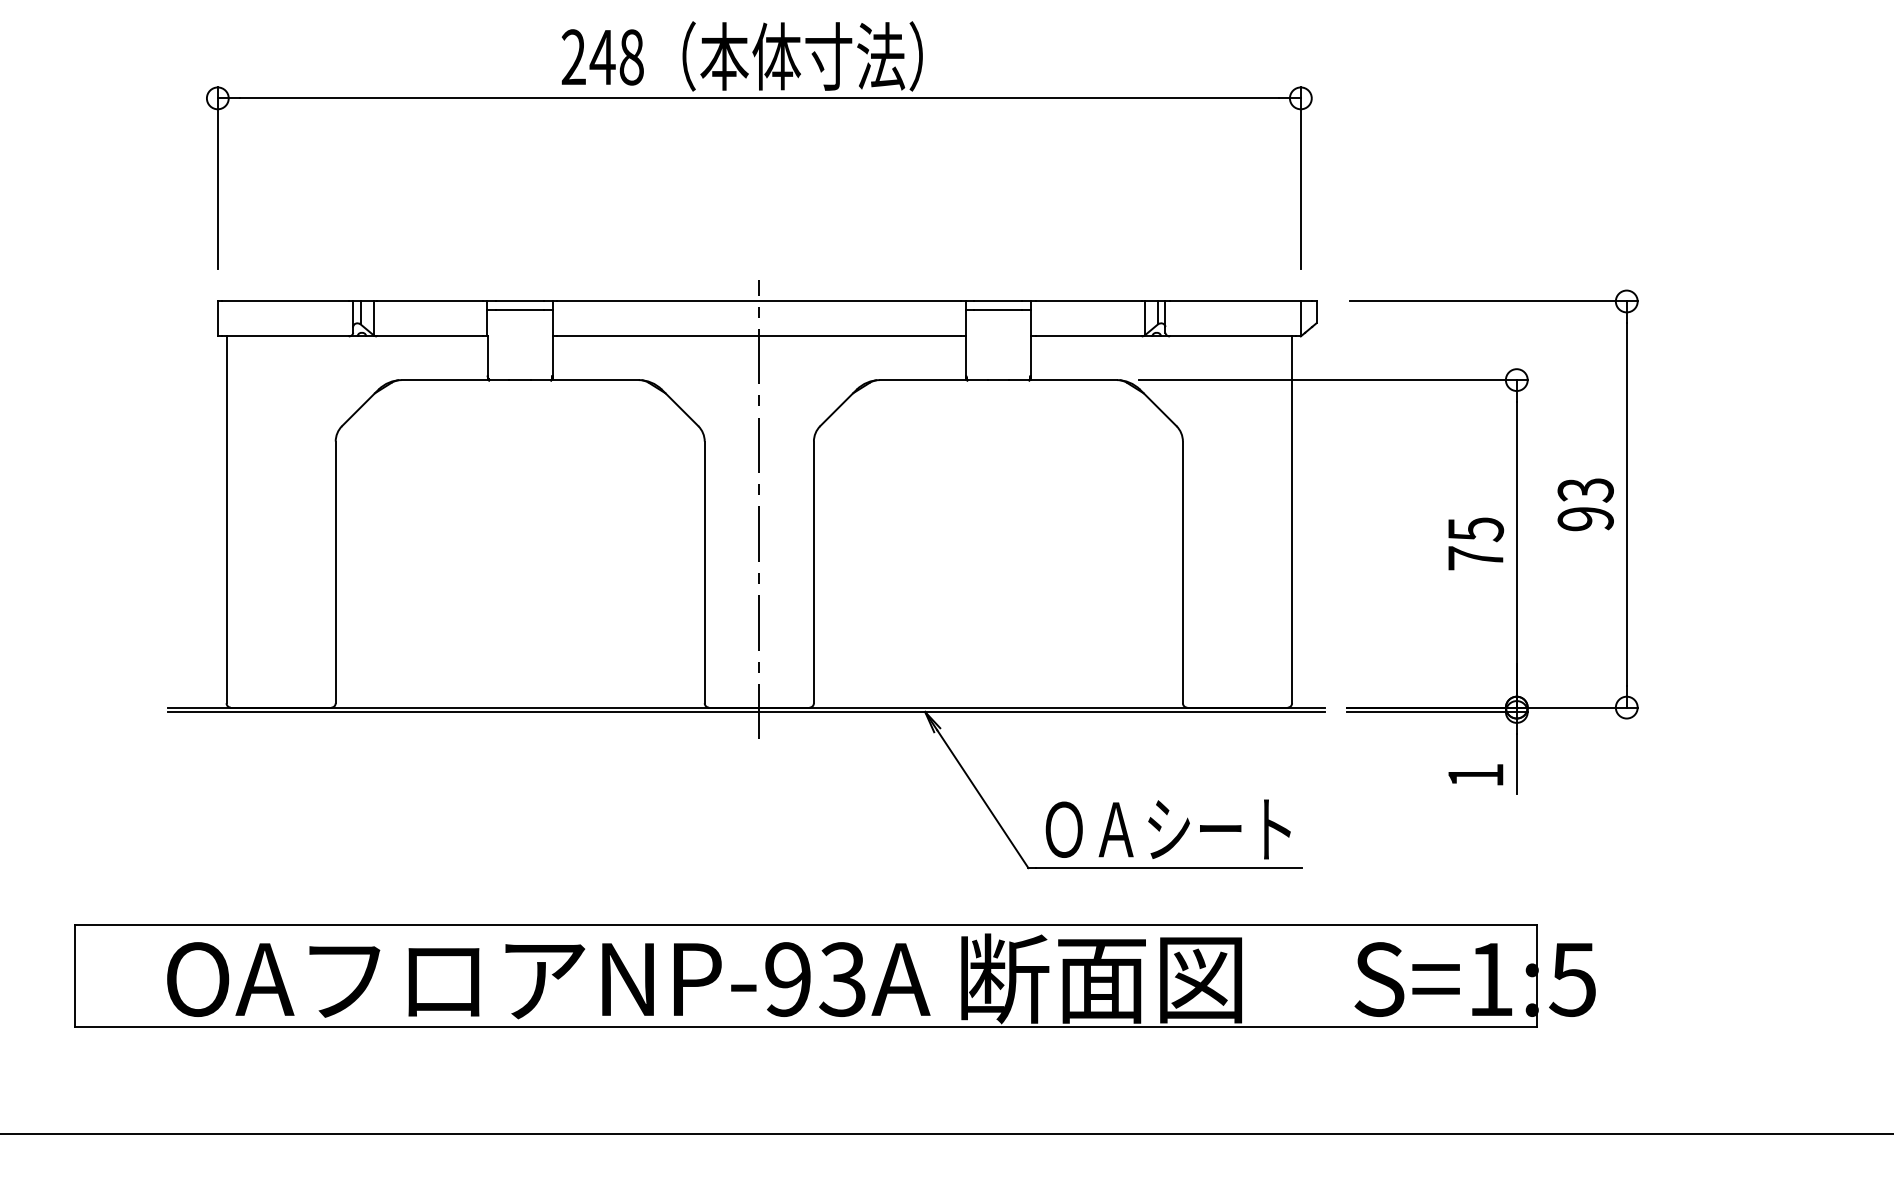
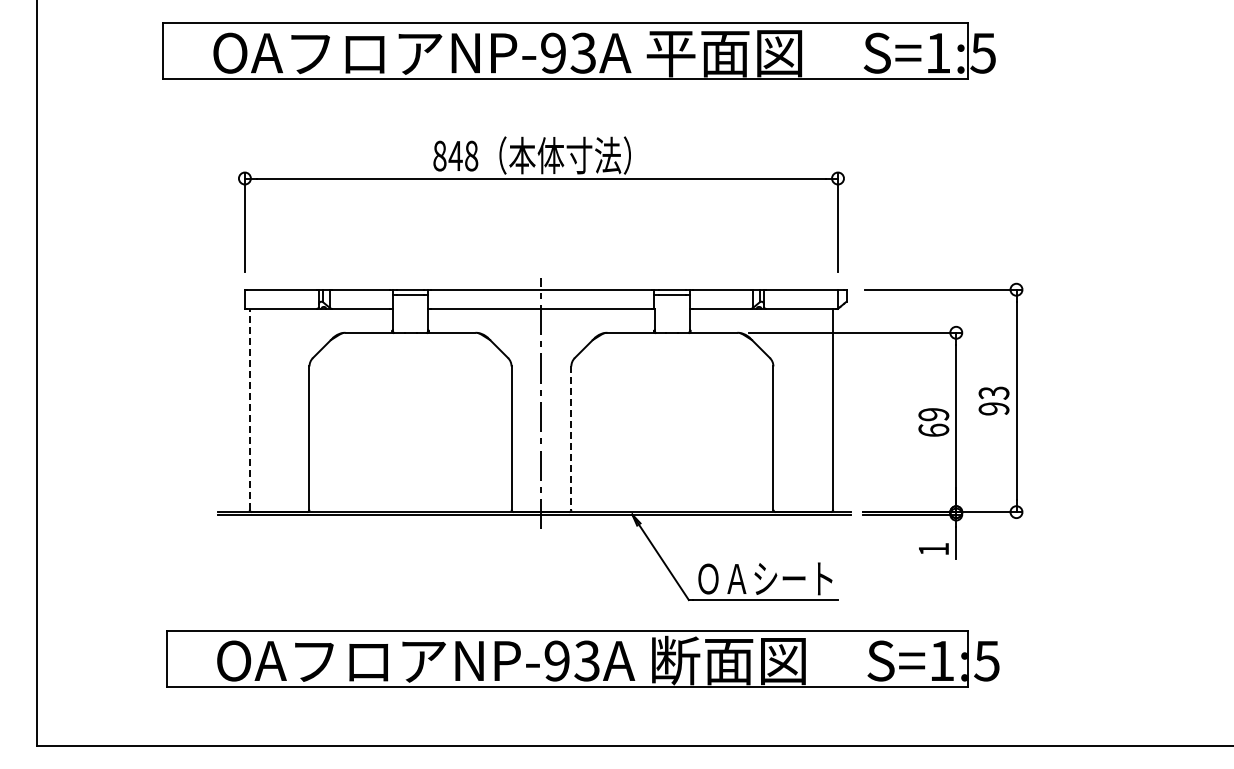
text: (573, 56) -> (439, 155), 248 -> 848
line: (226, 518) -> (249, 408), solid -> dashed
text: (1475, 543) -> (933, 422), 75 -> 69
line: (814, 573) -> (571, 438), solid -> dashed

